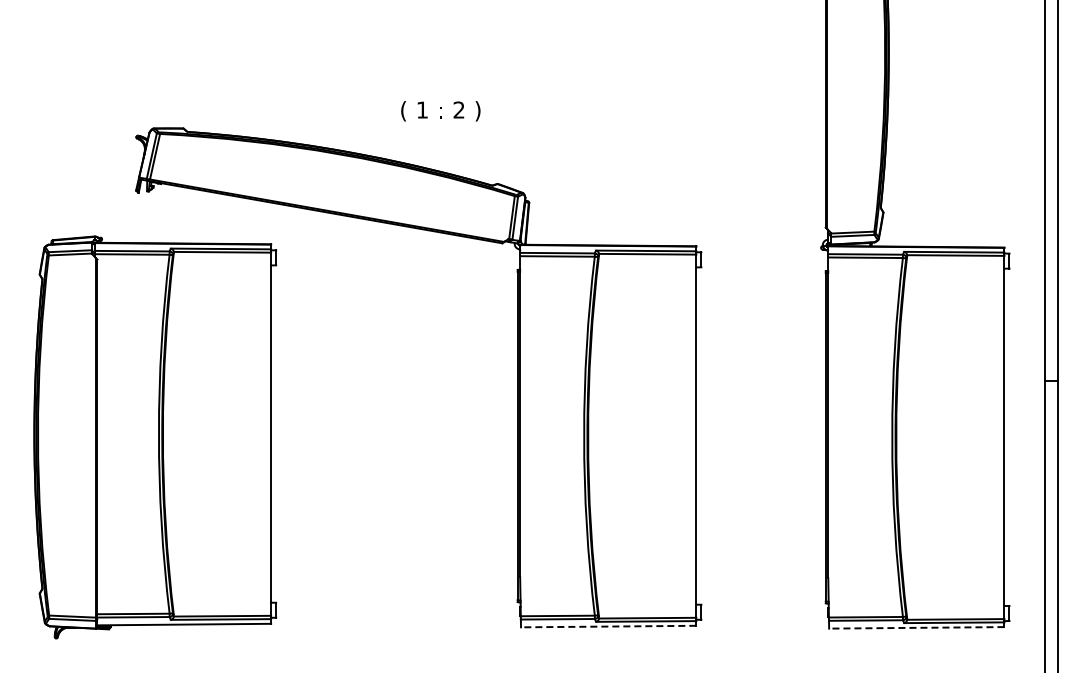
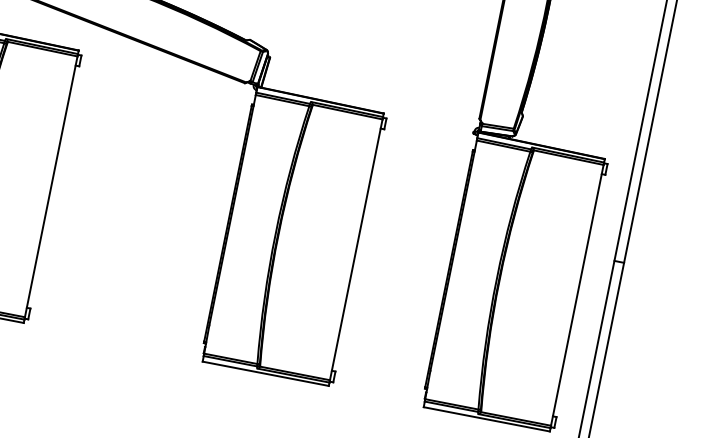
line: (608, 626) -> (265, 373), dashed -> solid
line: (916, 627) -> (486, 419), dashed -> solid

